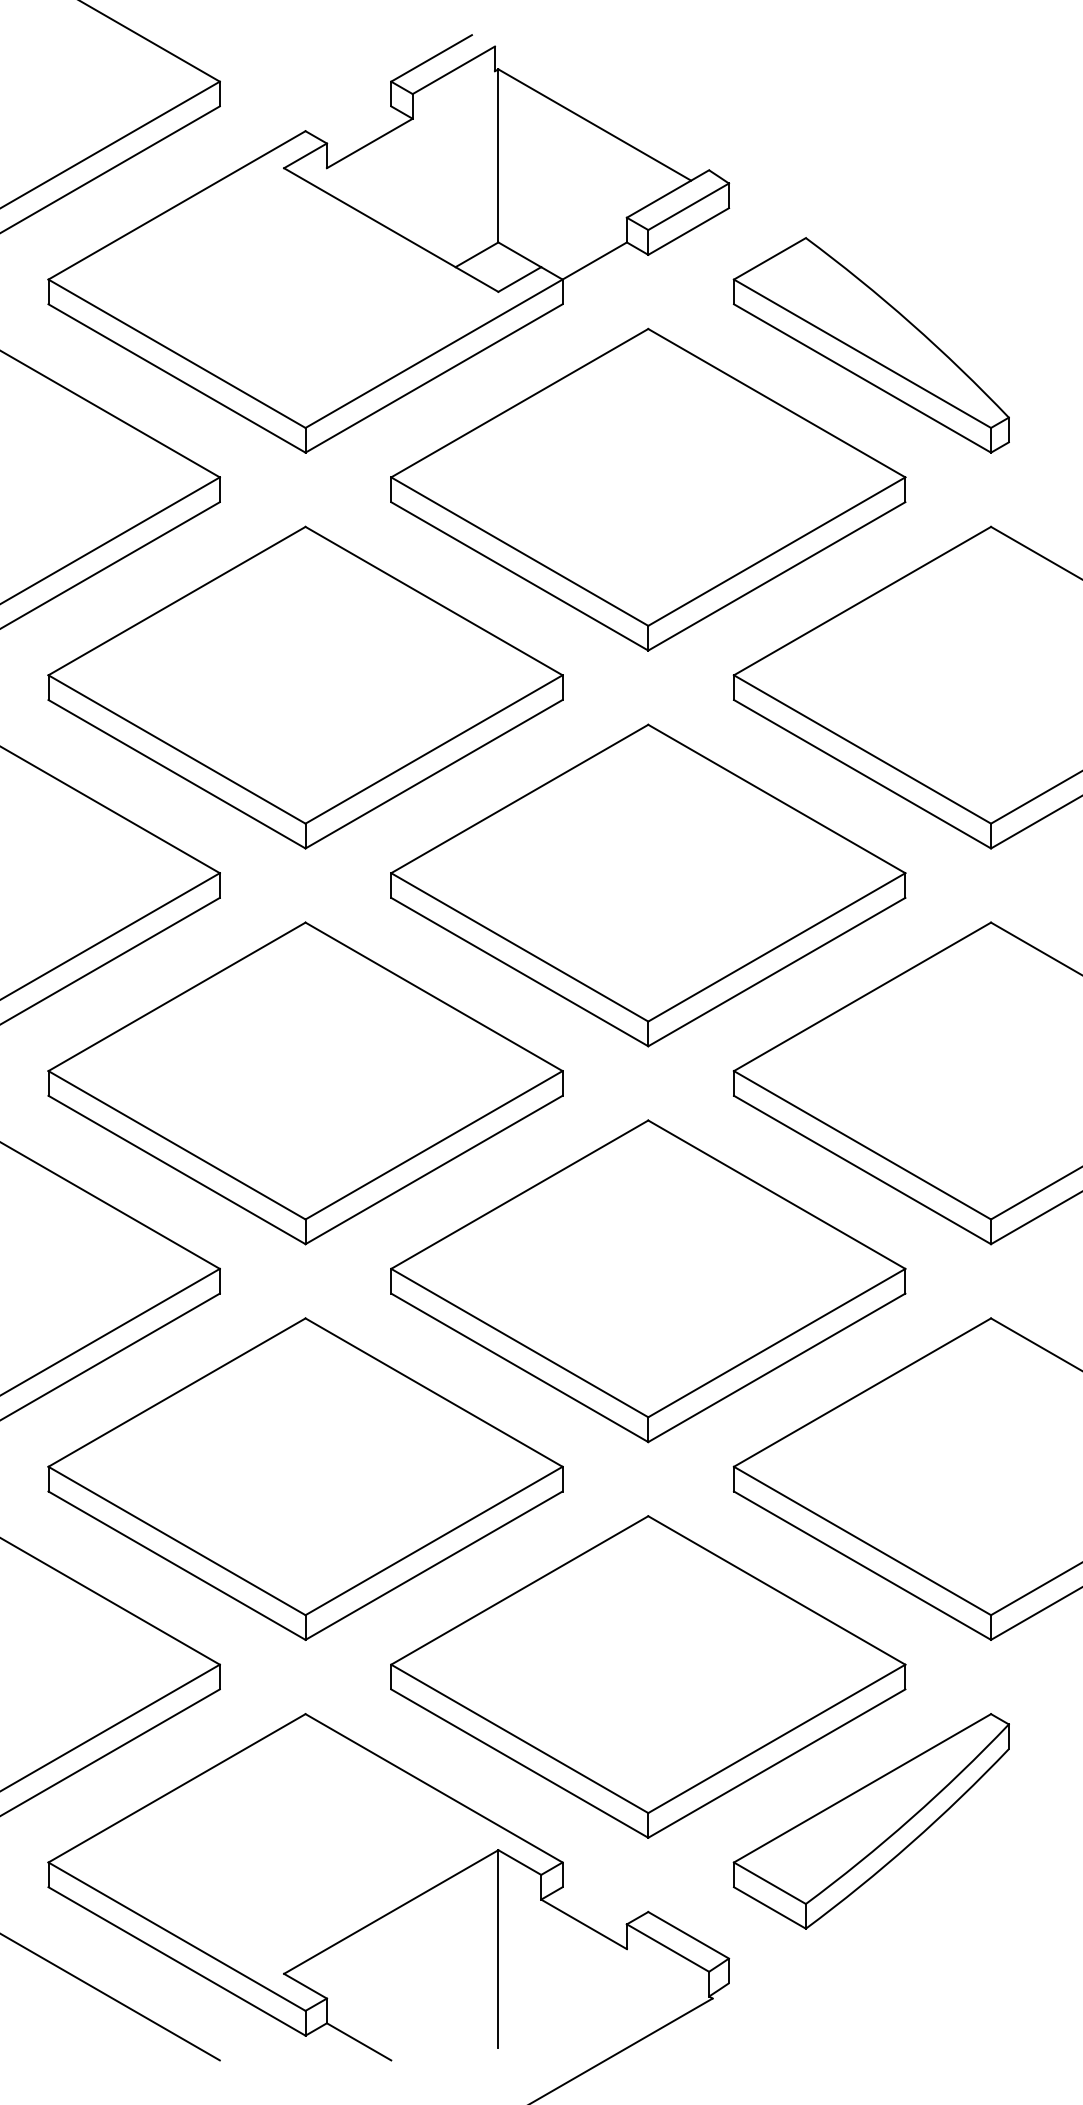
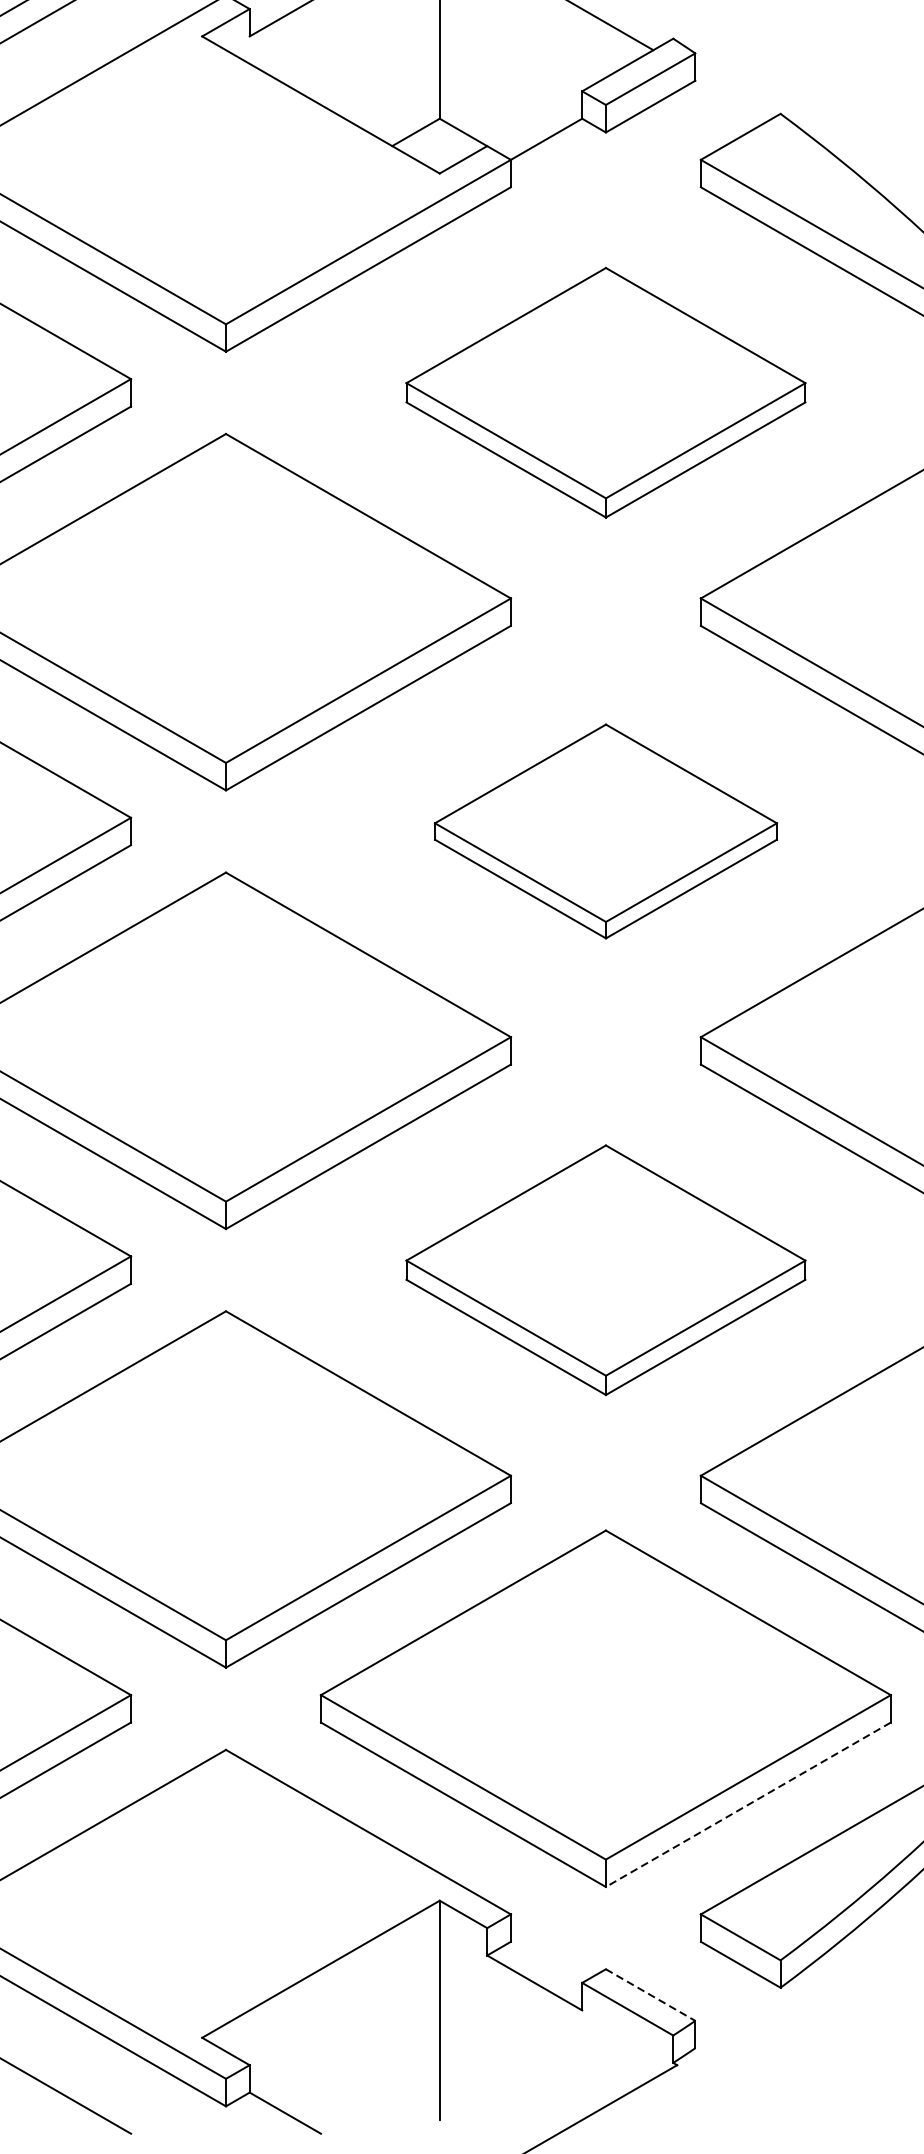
part: (648, 489) -> (606, 392), size x0.7
part: (648, 885) -> (606, 831), size x0.6
part: (648, 1281) -> (606, 1270), size x0.7
line: (776, 1763) -> (747, 1804), solid -> dashed
line: (688, 1935) -> (650, 1995), solid -> dashed

